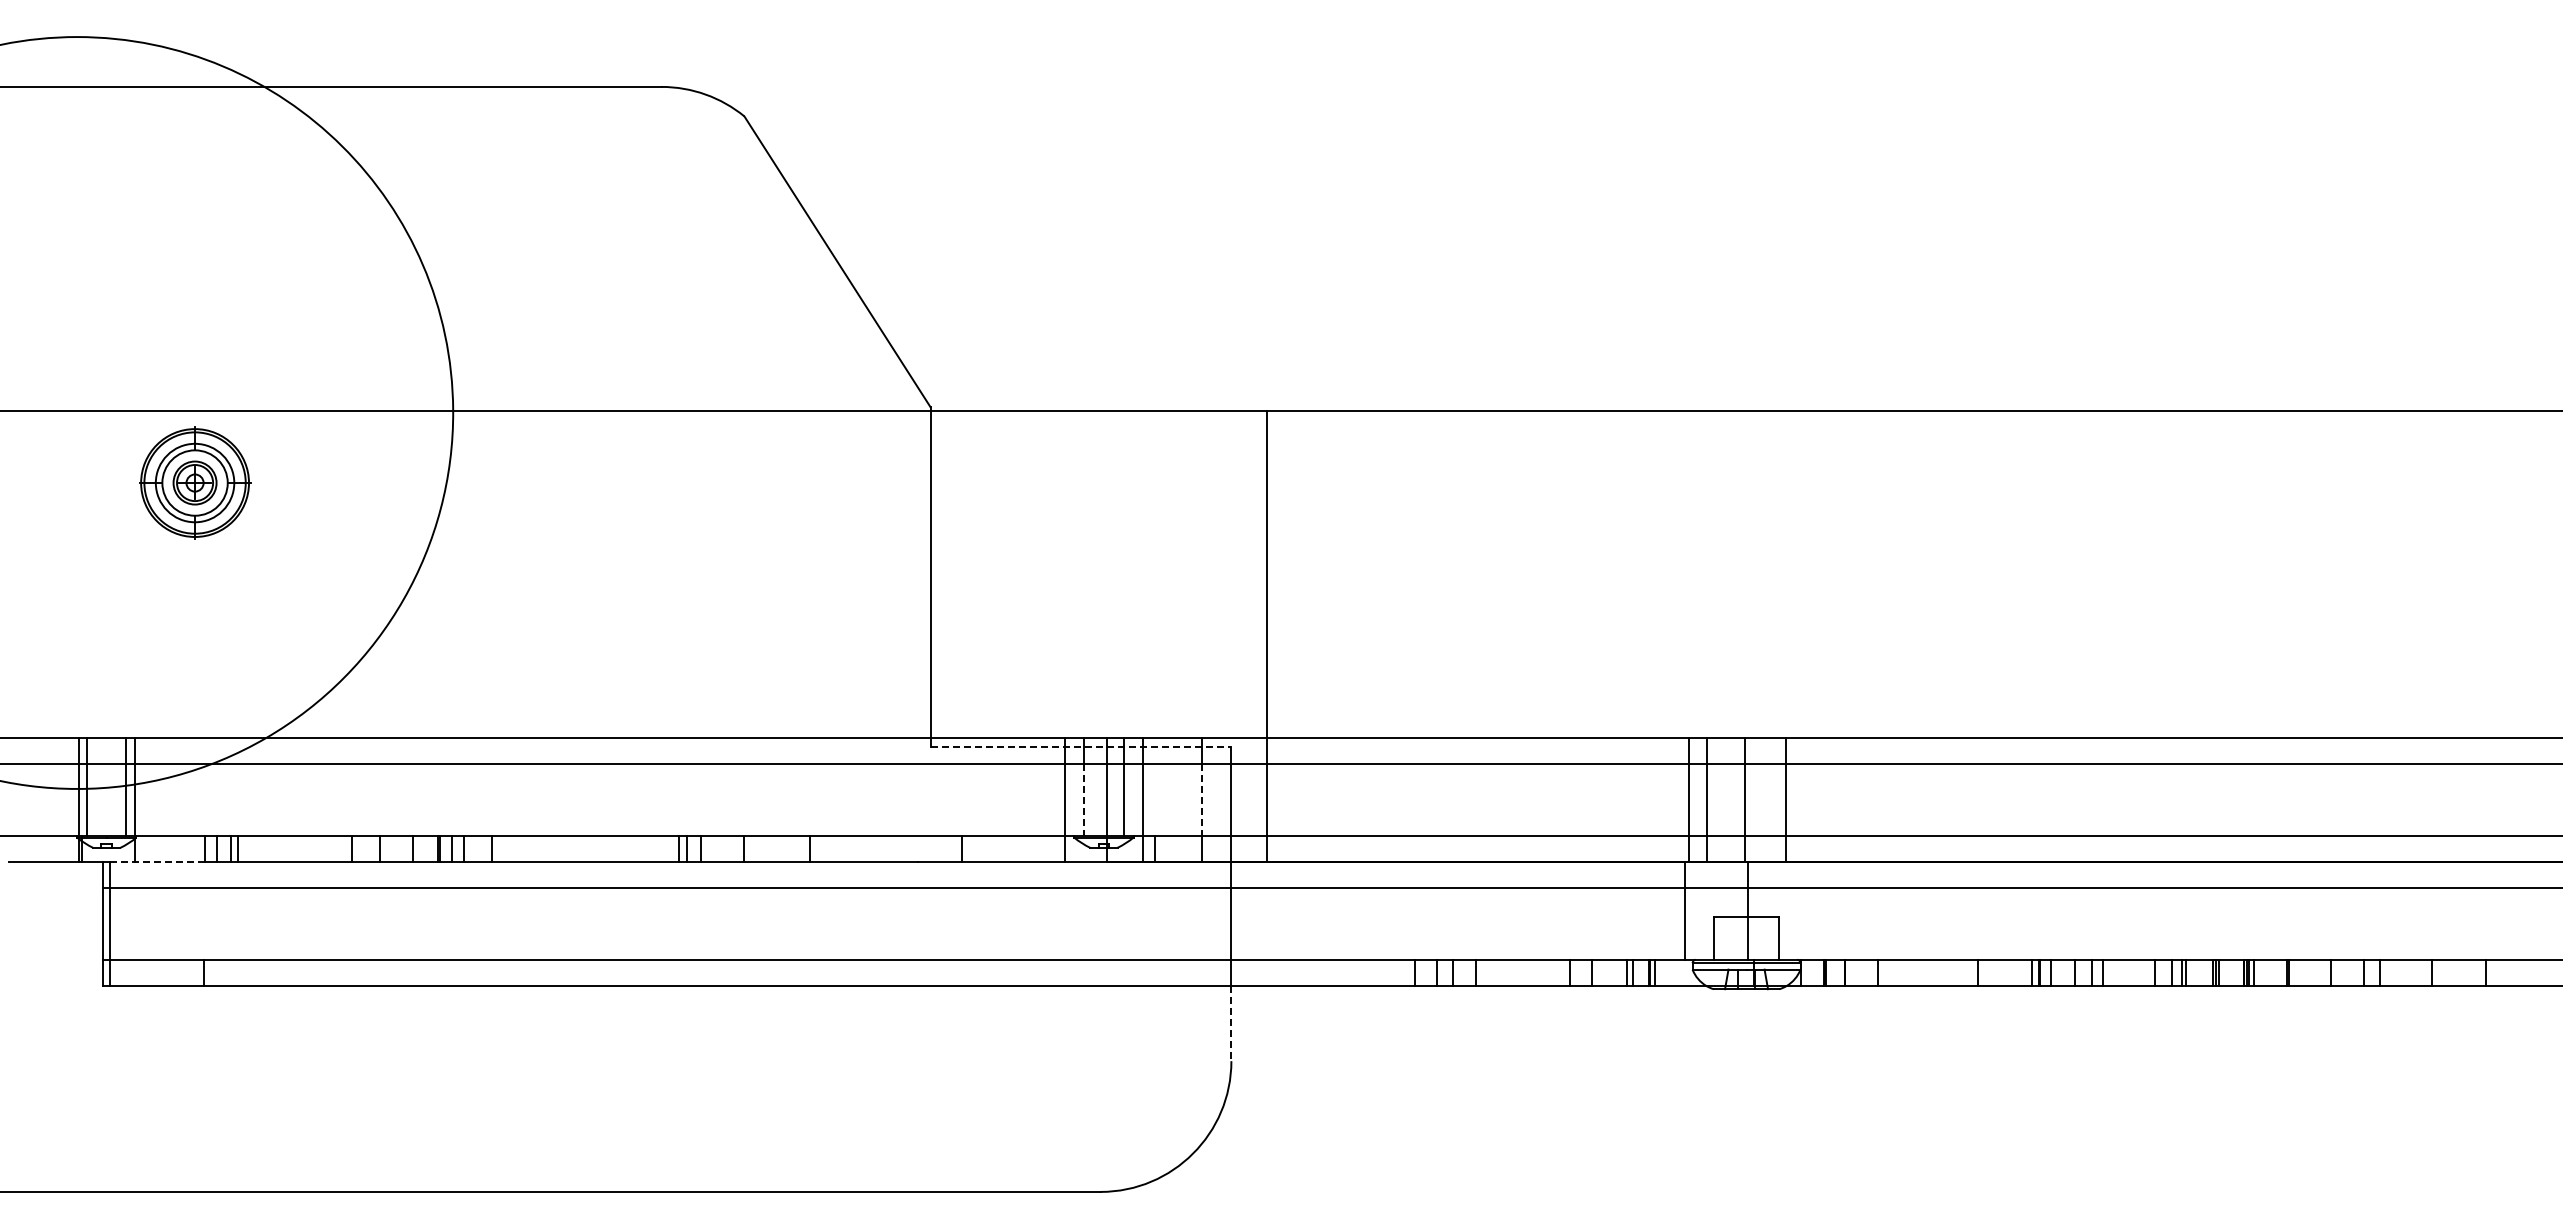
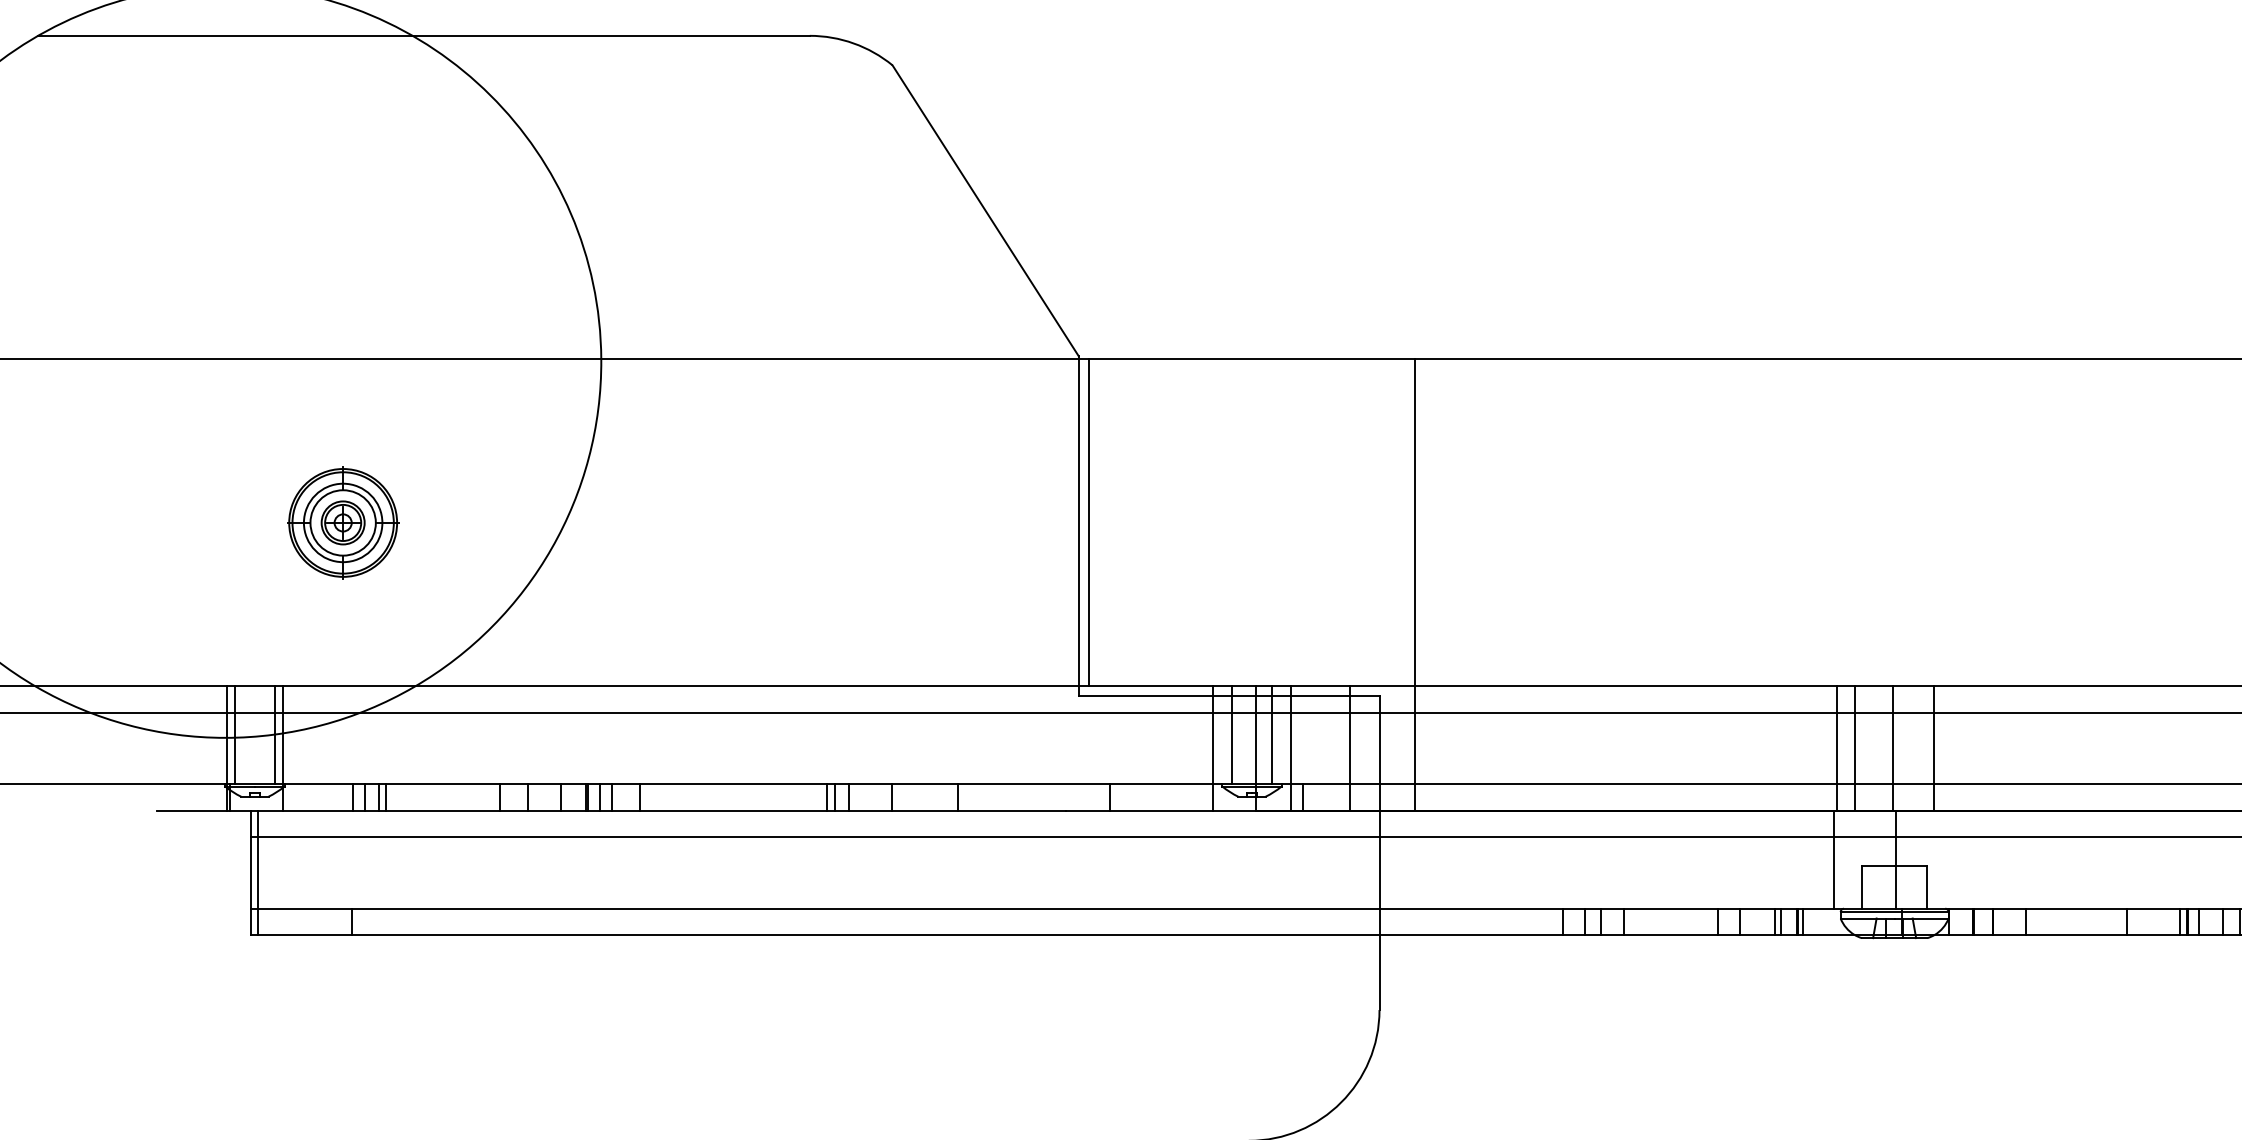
part: (195, 482) -> (343, 522), moved
line: (940, 573) -> (1088, 522), added
line: (1081, 747) -> (1229, 696), dashed -> solid
line: (1084, 799) -> (1232, 748), dashed -> solid
line: (1201, 799) -> (1349, 748), dashed -> solid
line: (157, 861) -> (305, 810), dashed -> solid
line: (1231, 1023) -> (1379, 972), dashed -> solid

